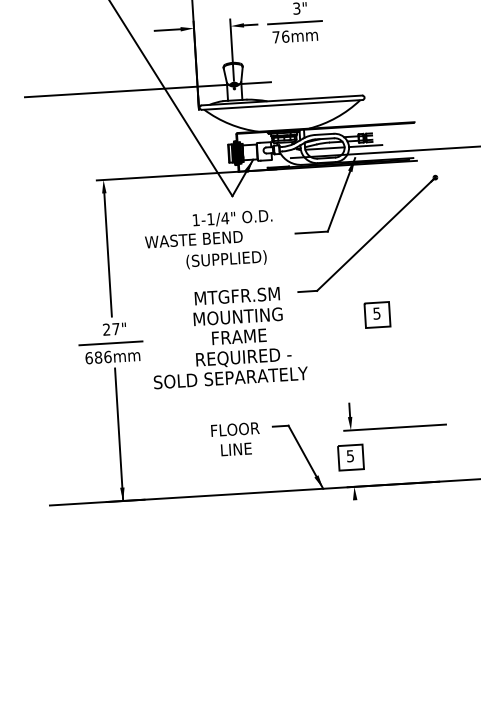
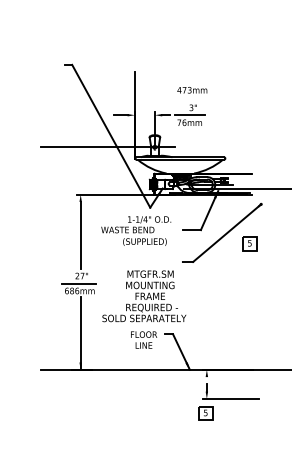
part: (376, 313) -> (249, 243), moved
text: (228, 337) -> (144, 296), moved
part: (390, 432) -> (228, 401), moved

